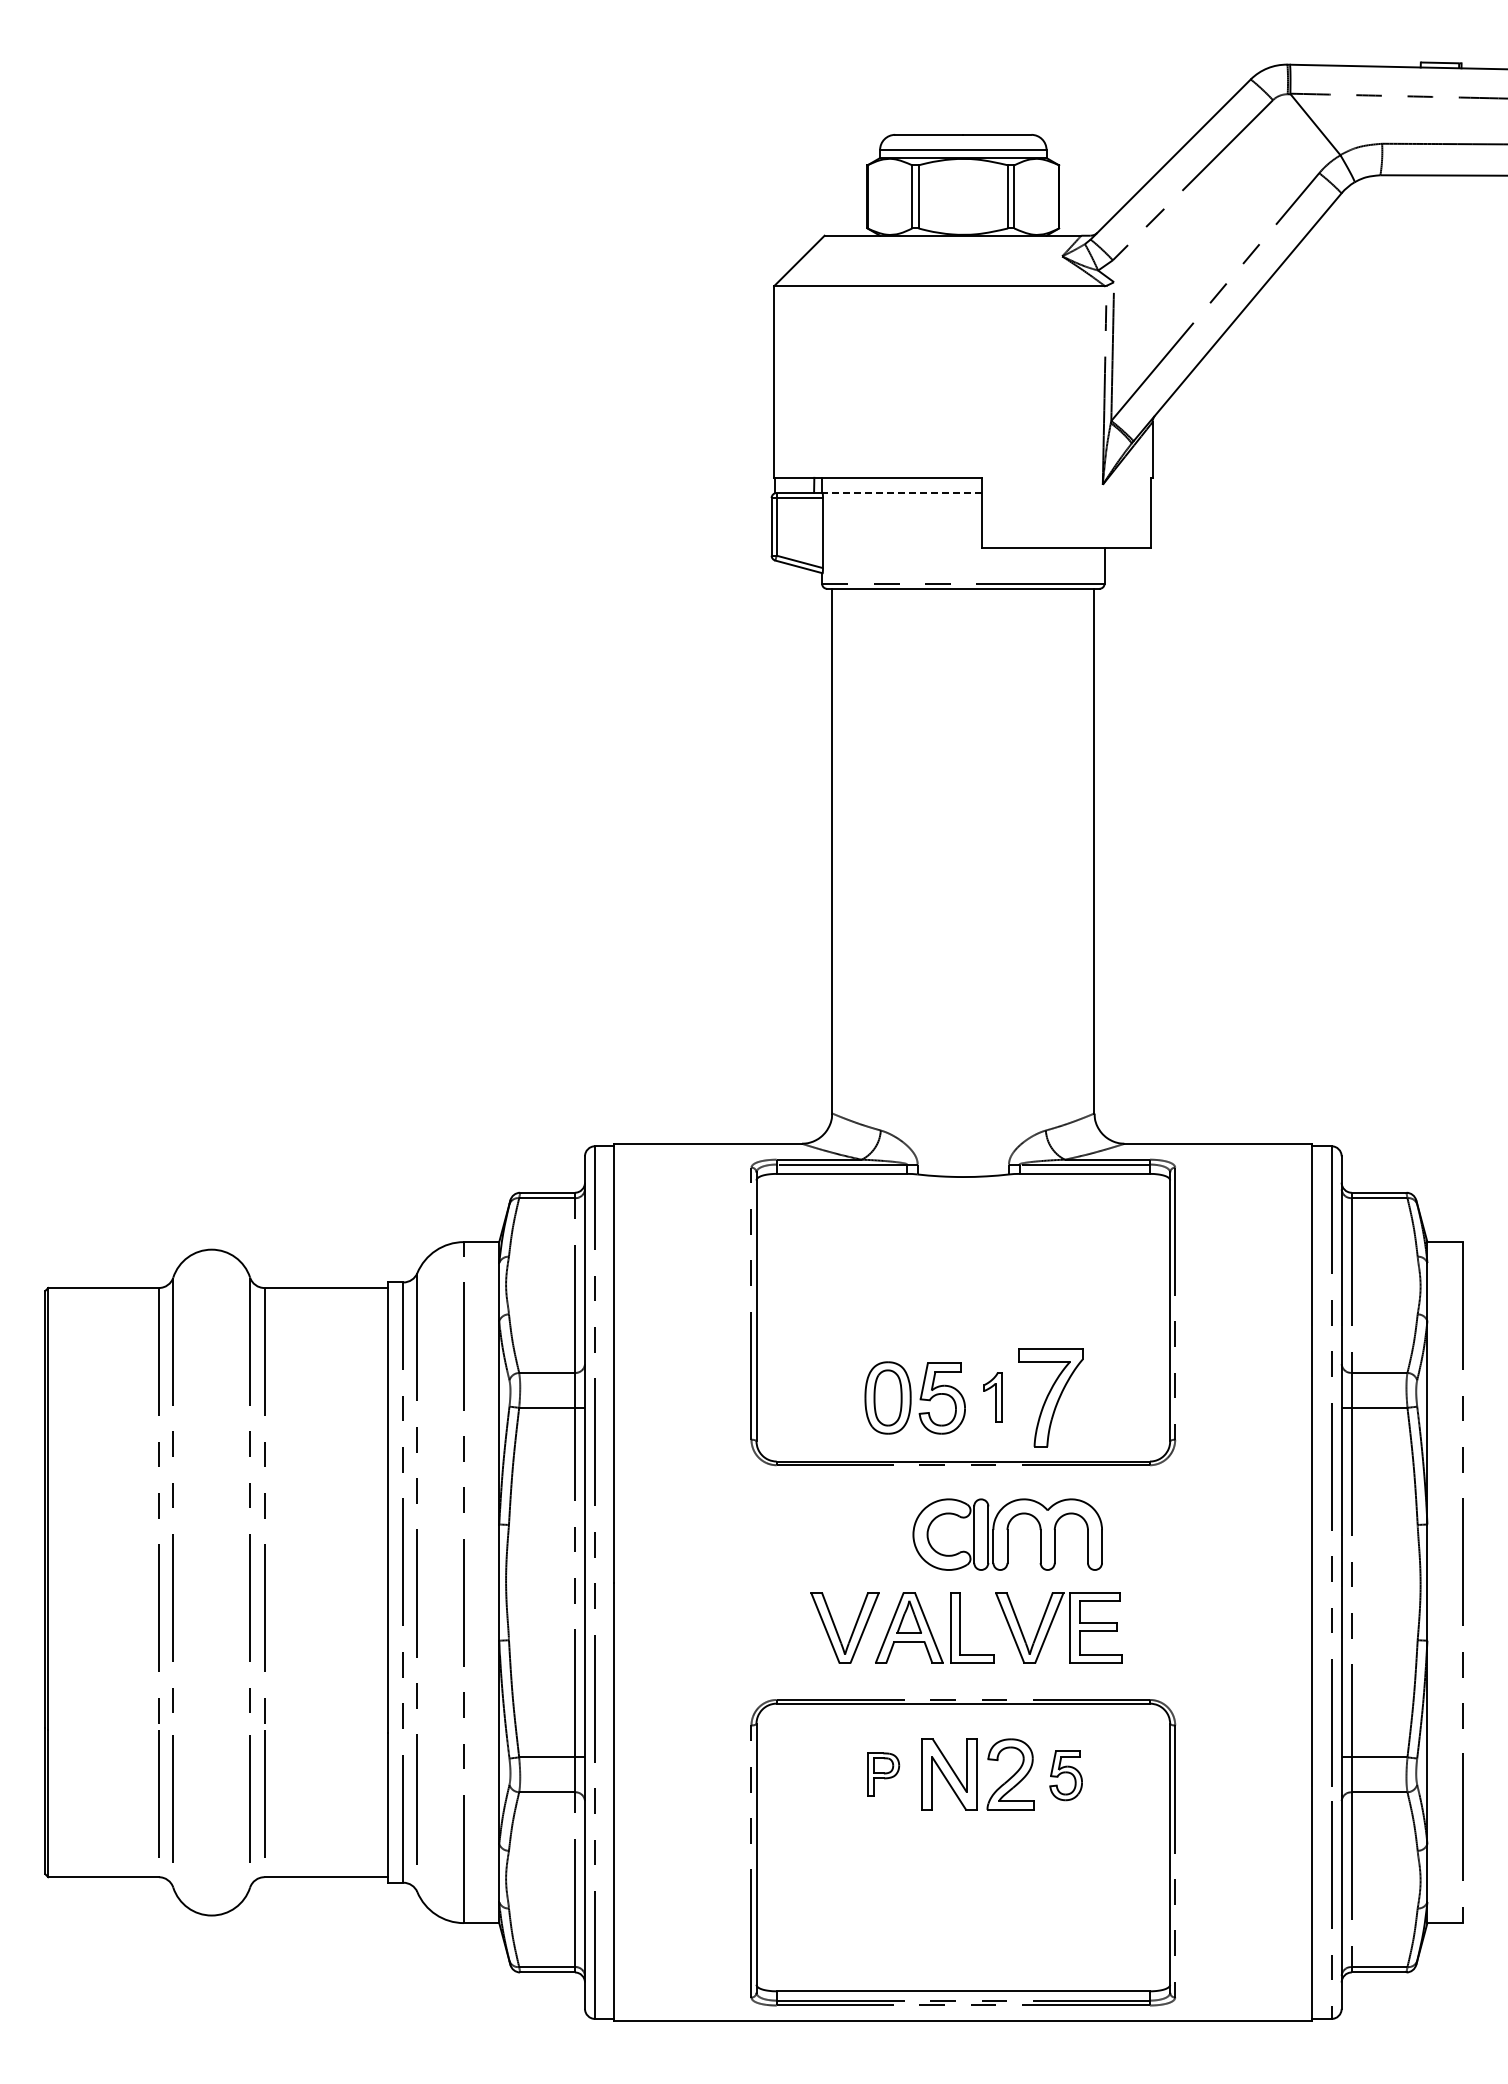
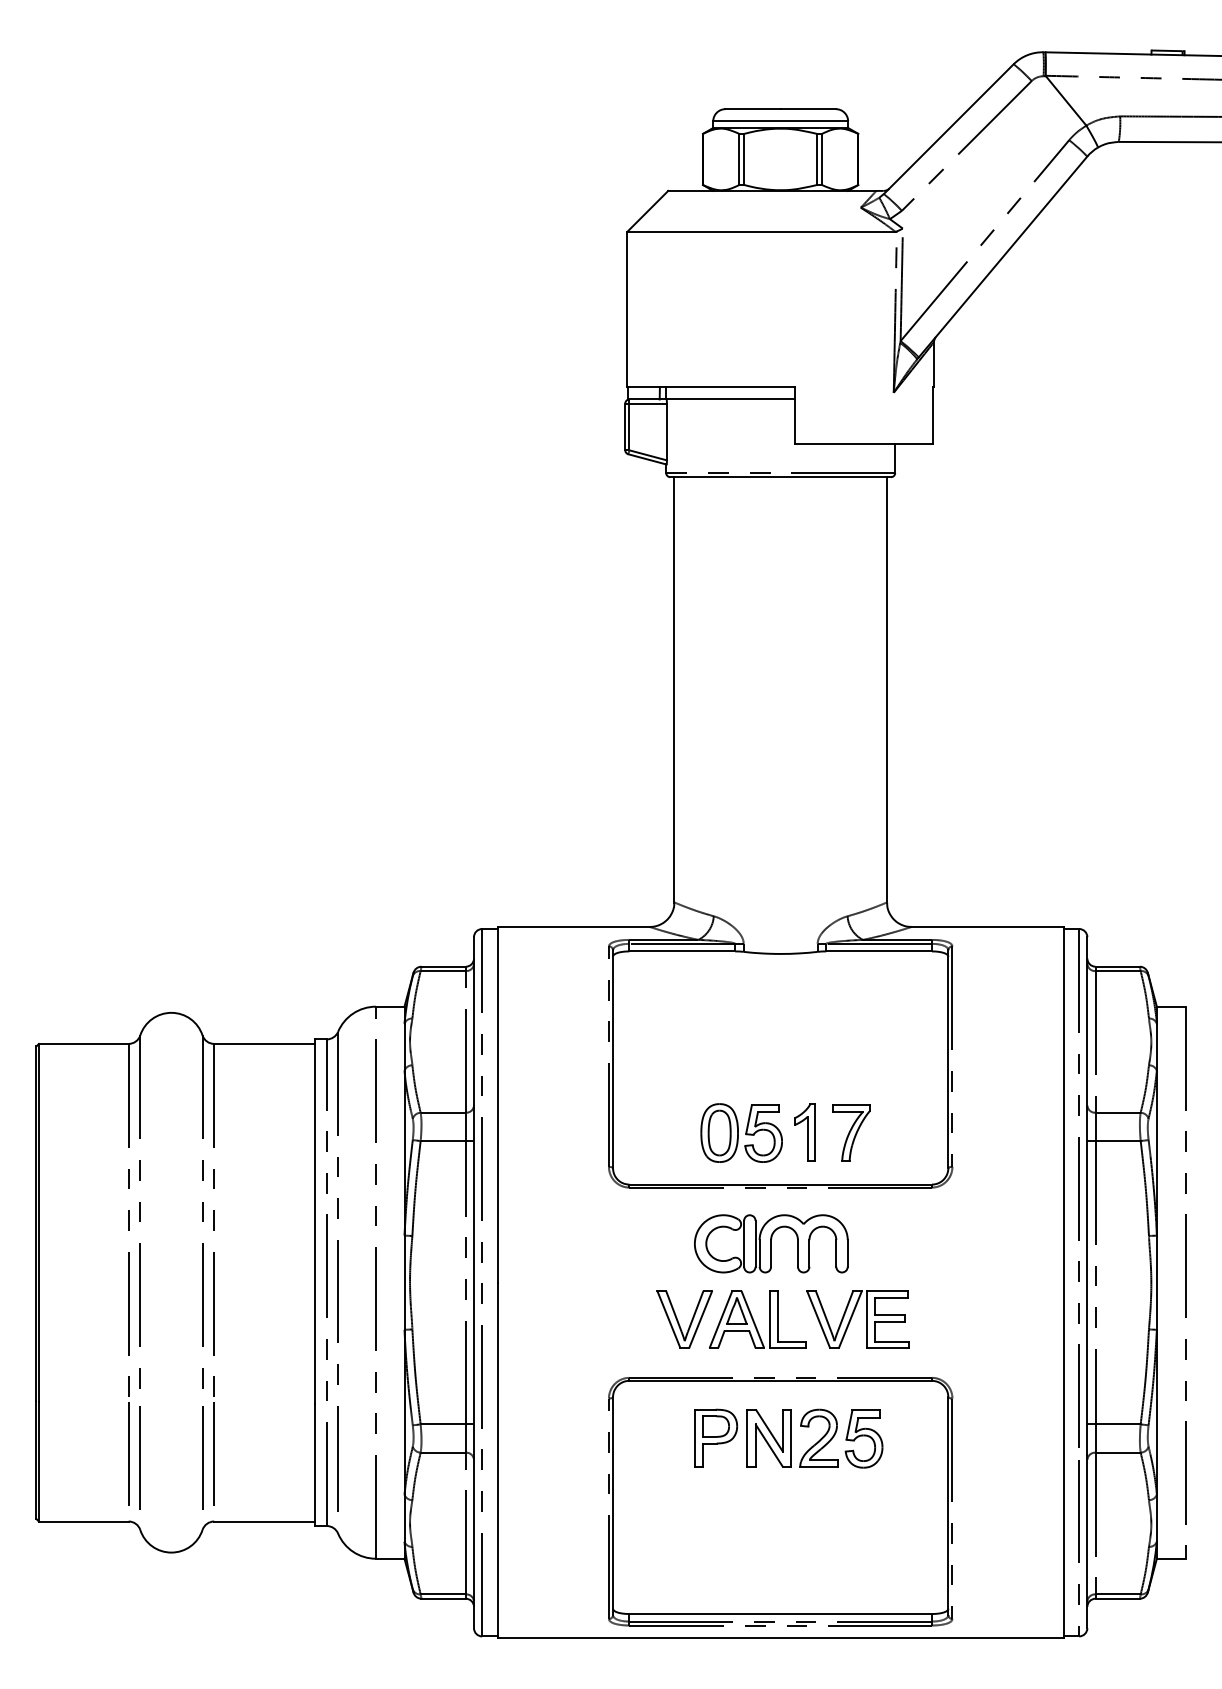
line: (901, 493) -> (730, 399), dashed -> solid
part: (992, 1397) -> (804, 1132), size x1.43
part: (1050, 1397) -> (851, 1132), size x0.71
part: (1007, 1534) -> (771, 1243), moved
part: (883, 1774) -> (715, 1438), size x1.67
part: (1065, 1775) -> (863, 1439), size x1.43

